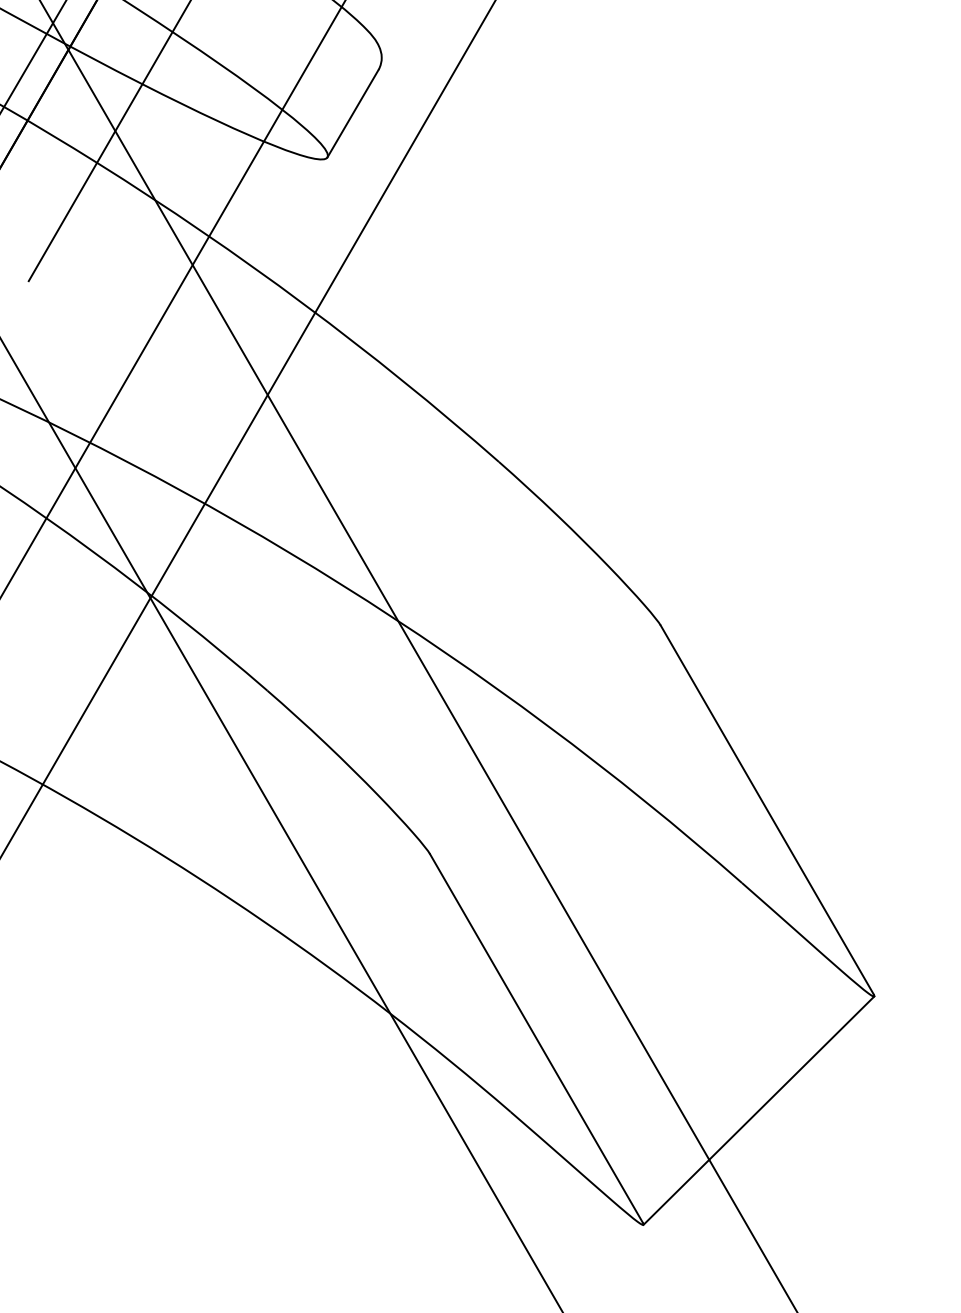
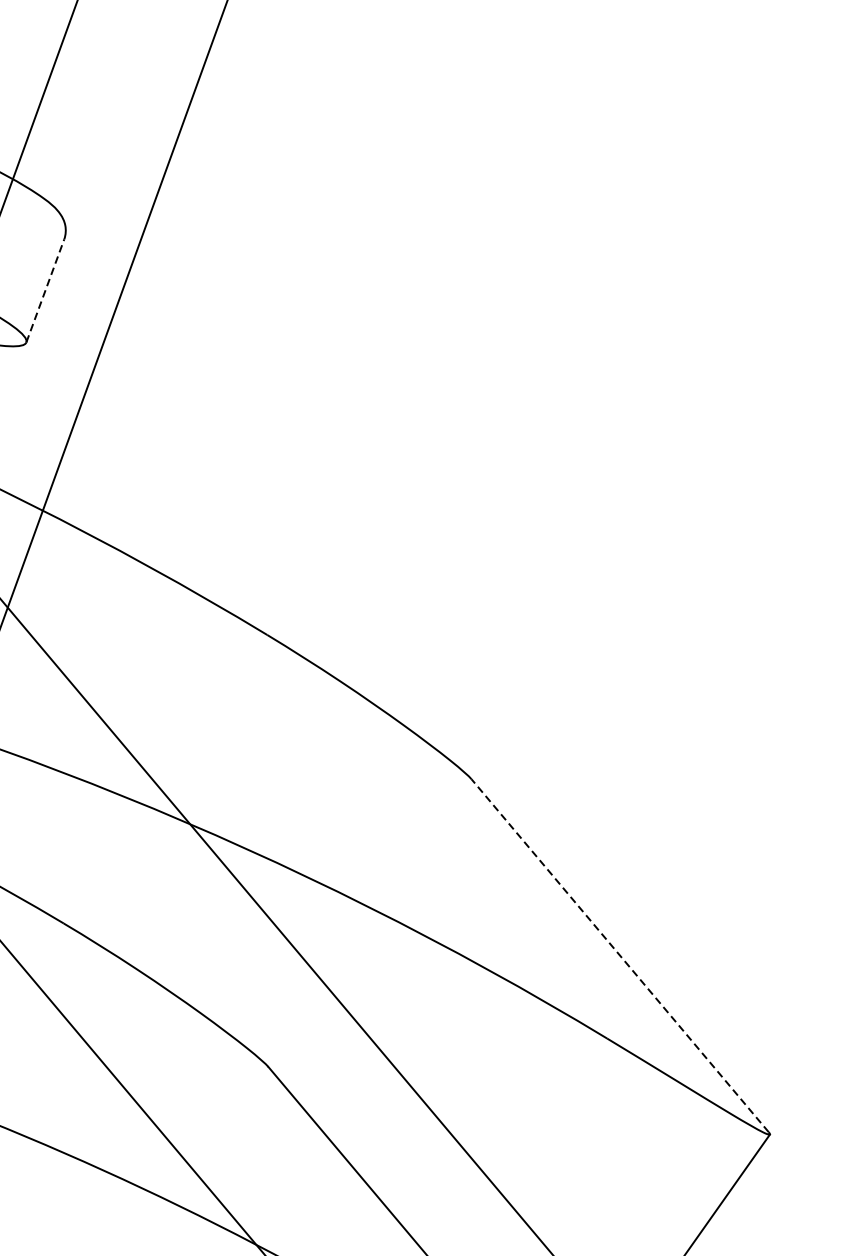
line: (353, 113) -> (45, 290), solid -> dashed
line: (767, 809) -> (620, 955), solid -> dashed

